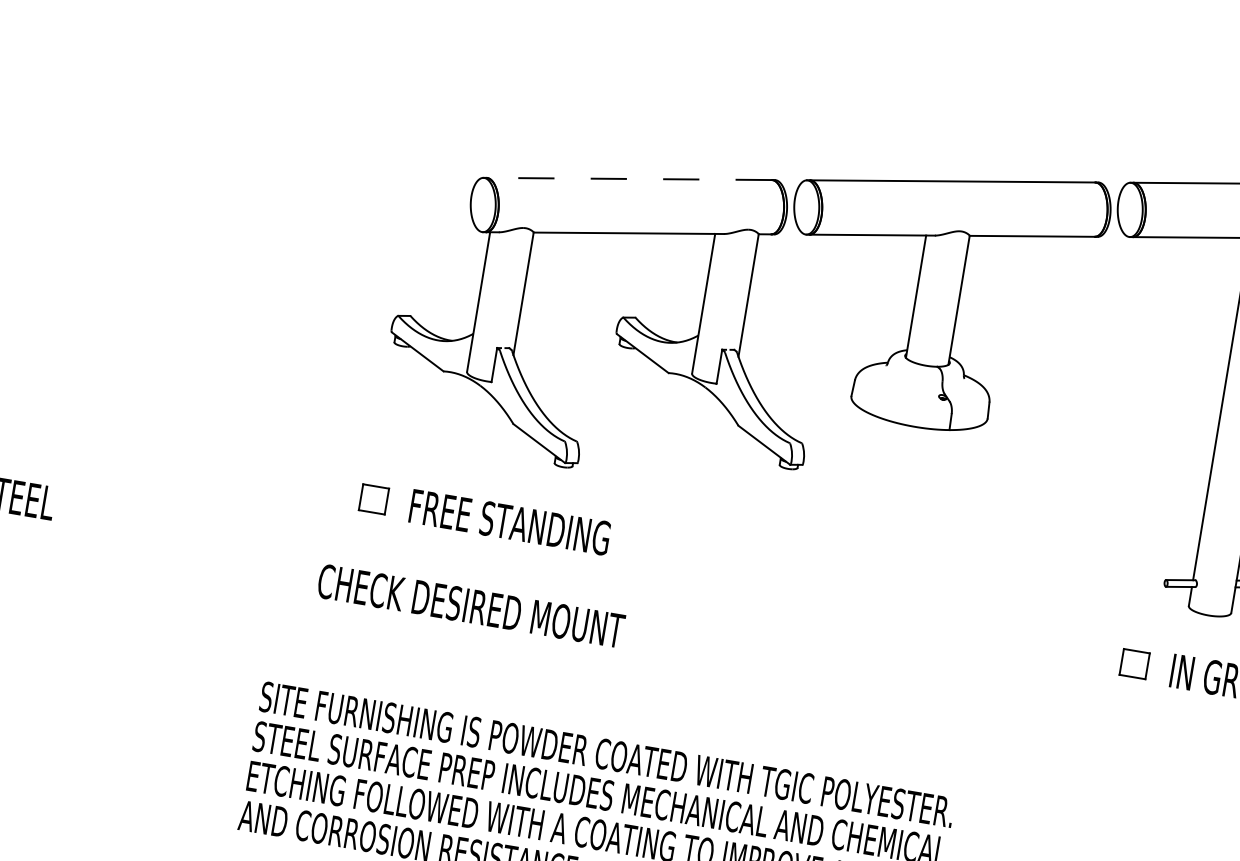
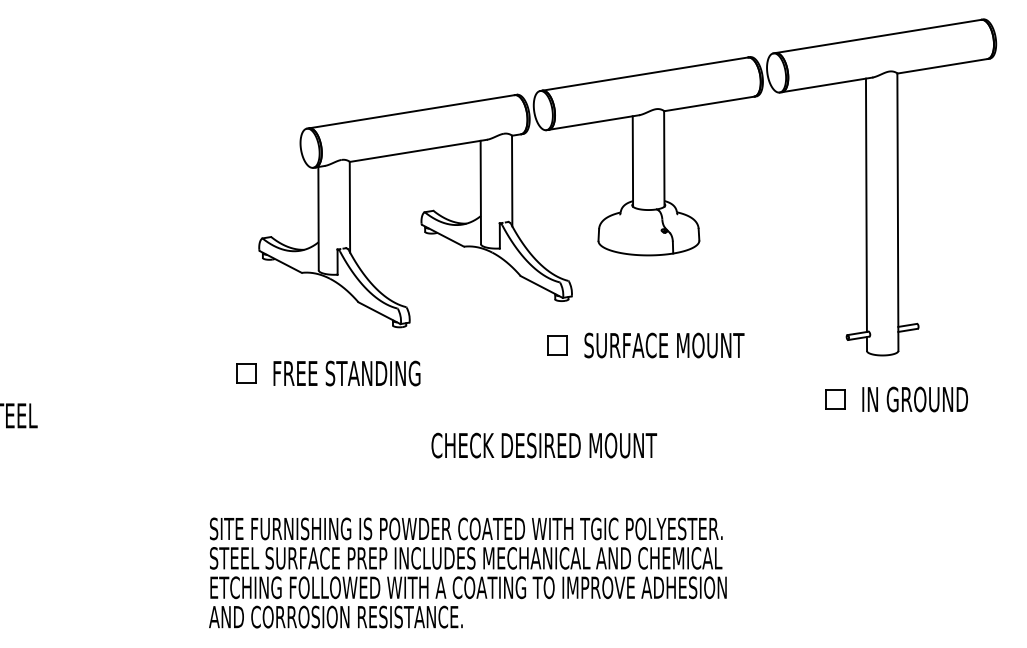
line: (628, 178) -> (411, 111), dashed -> solid
part: (485, 518) -> (328, 373), moved
part: (891, 547) -> (645, 345), added
text: (471, 606) -> (544, 445), moved

